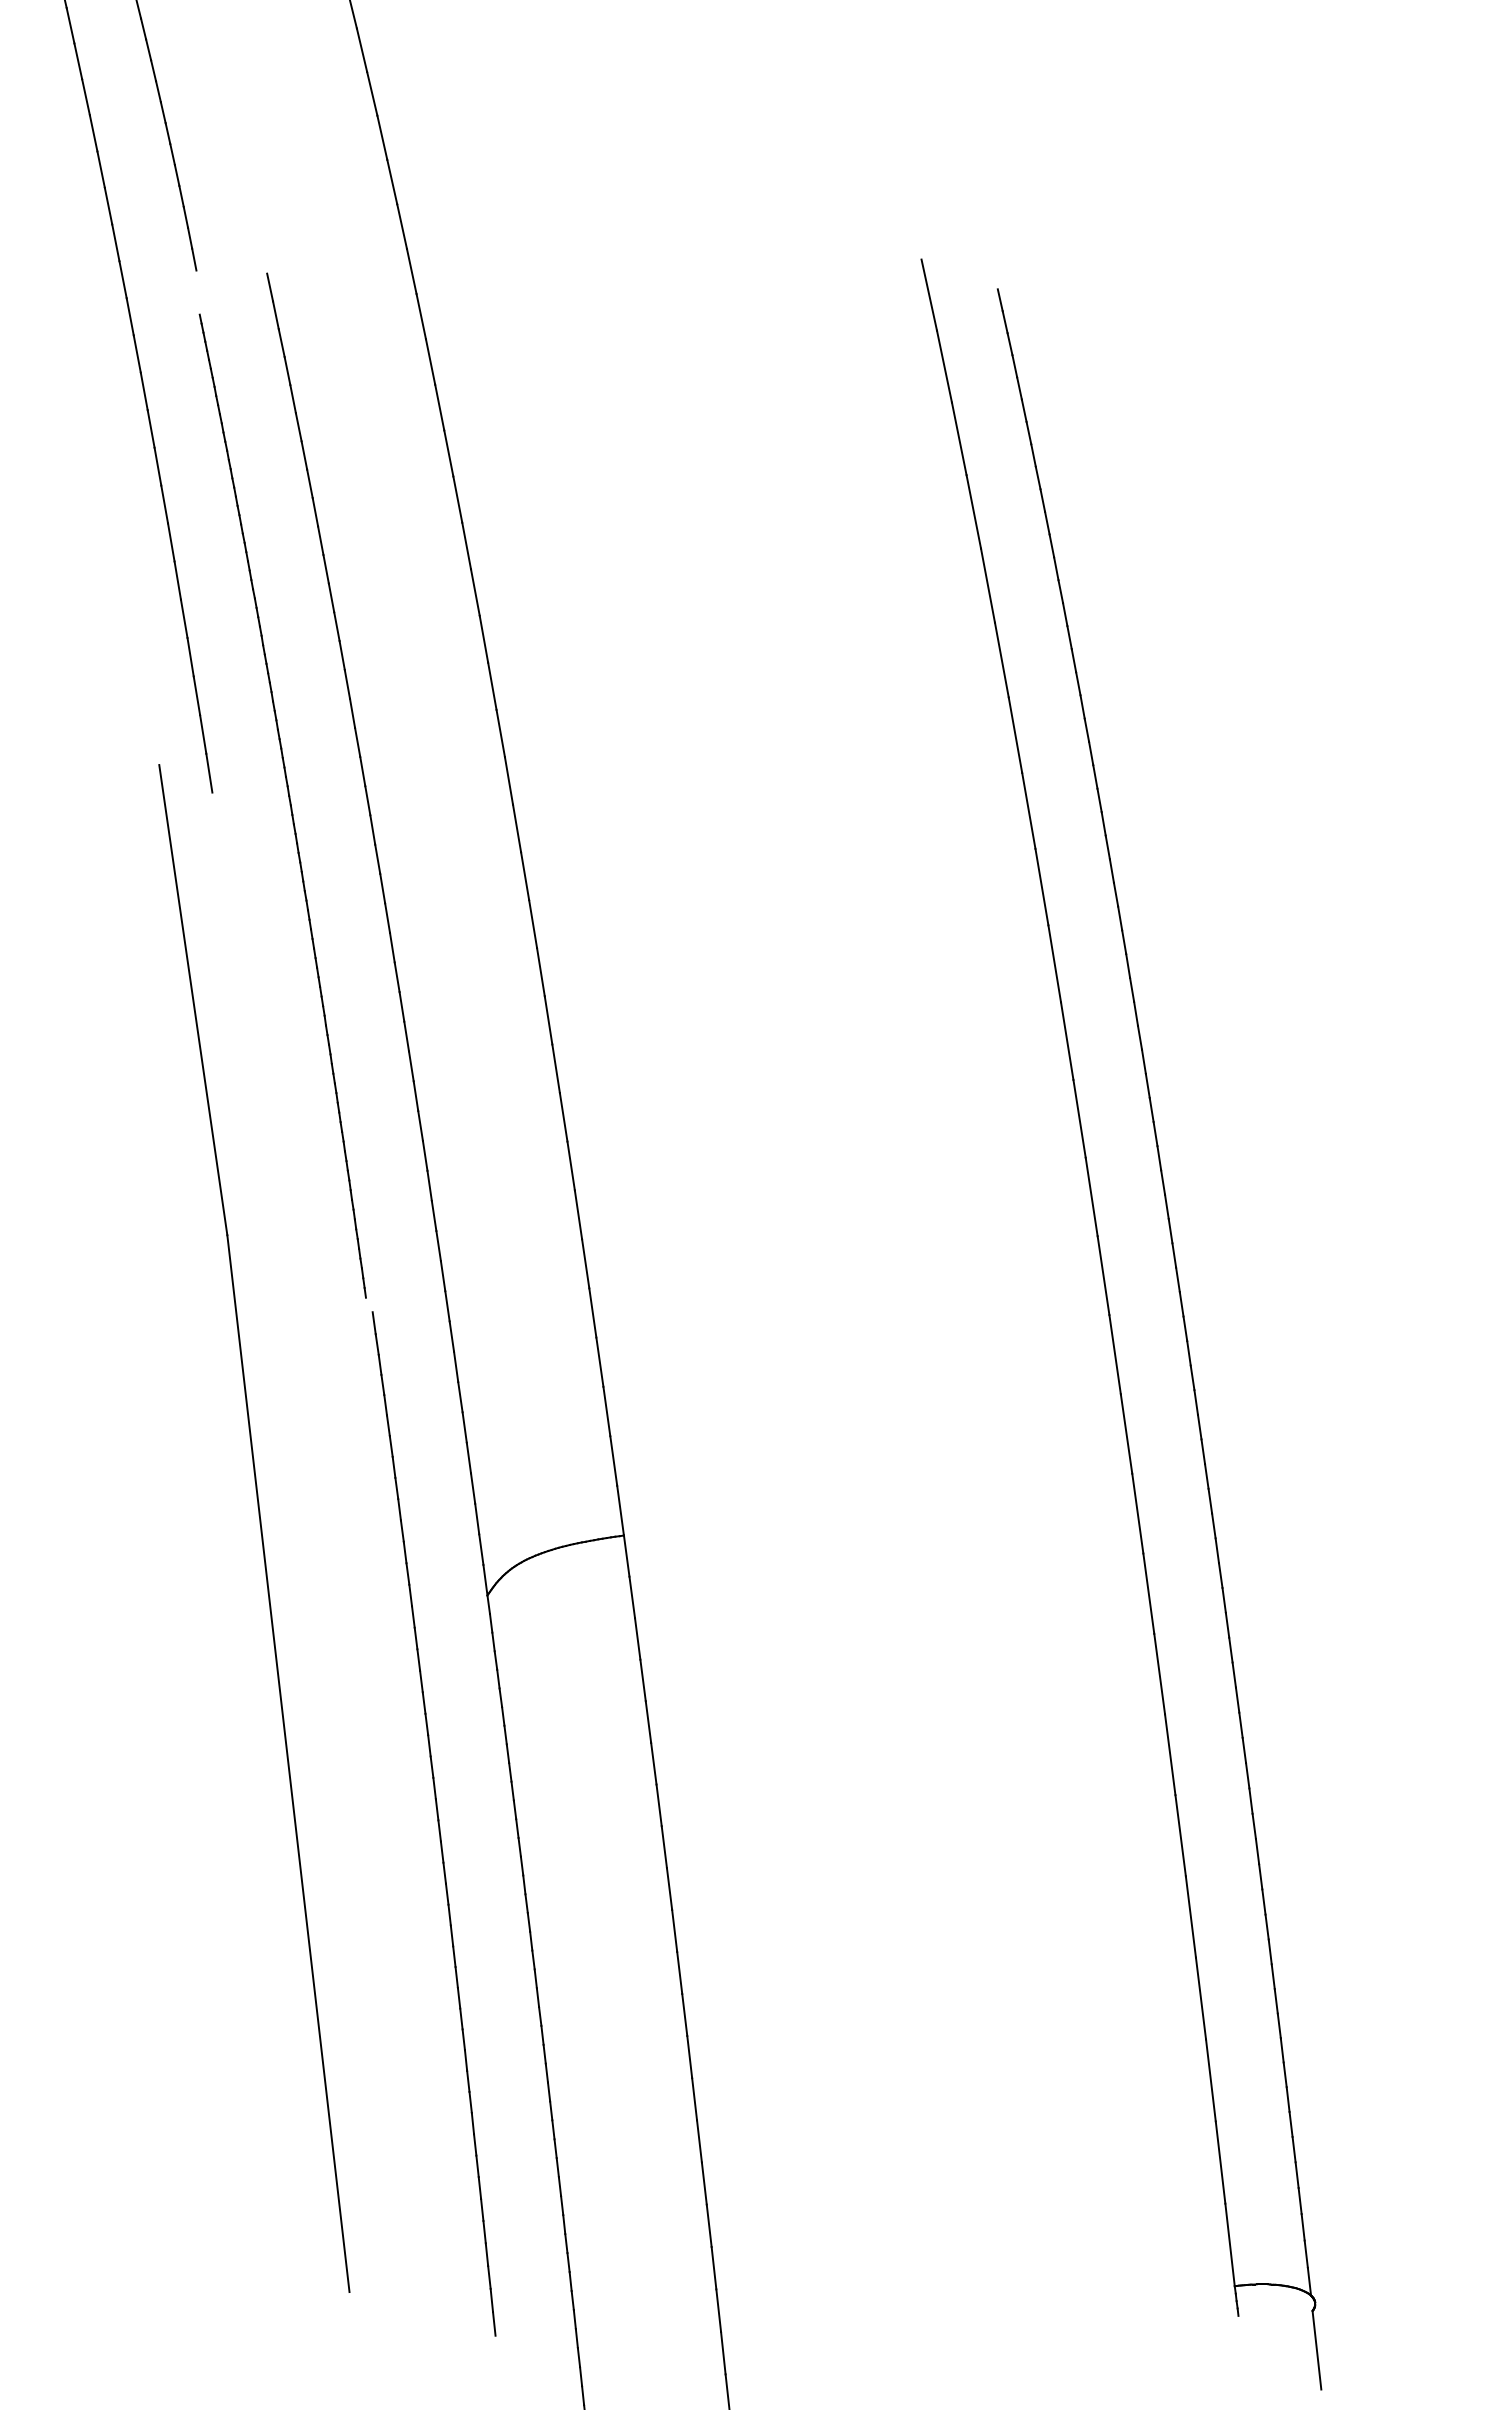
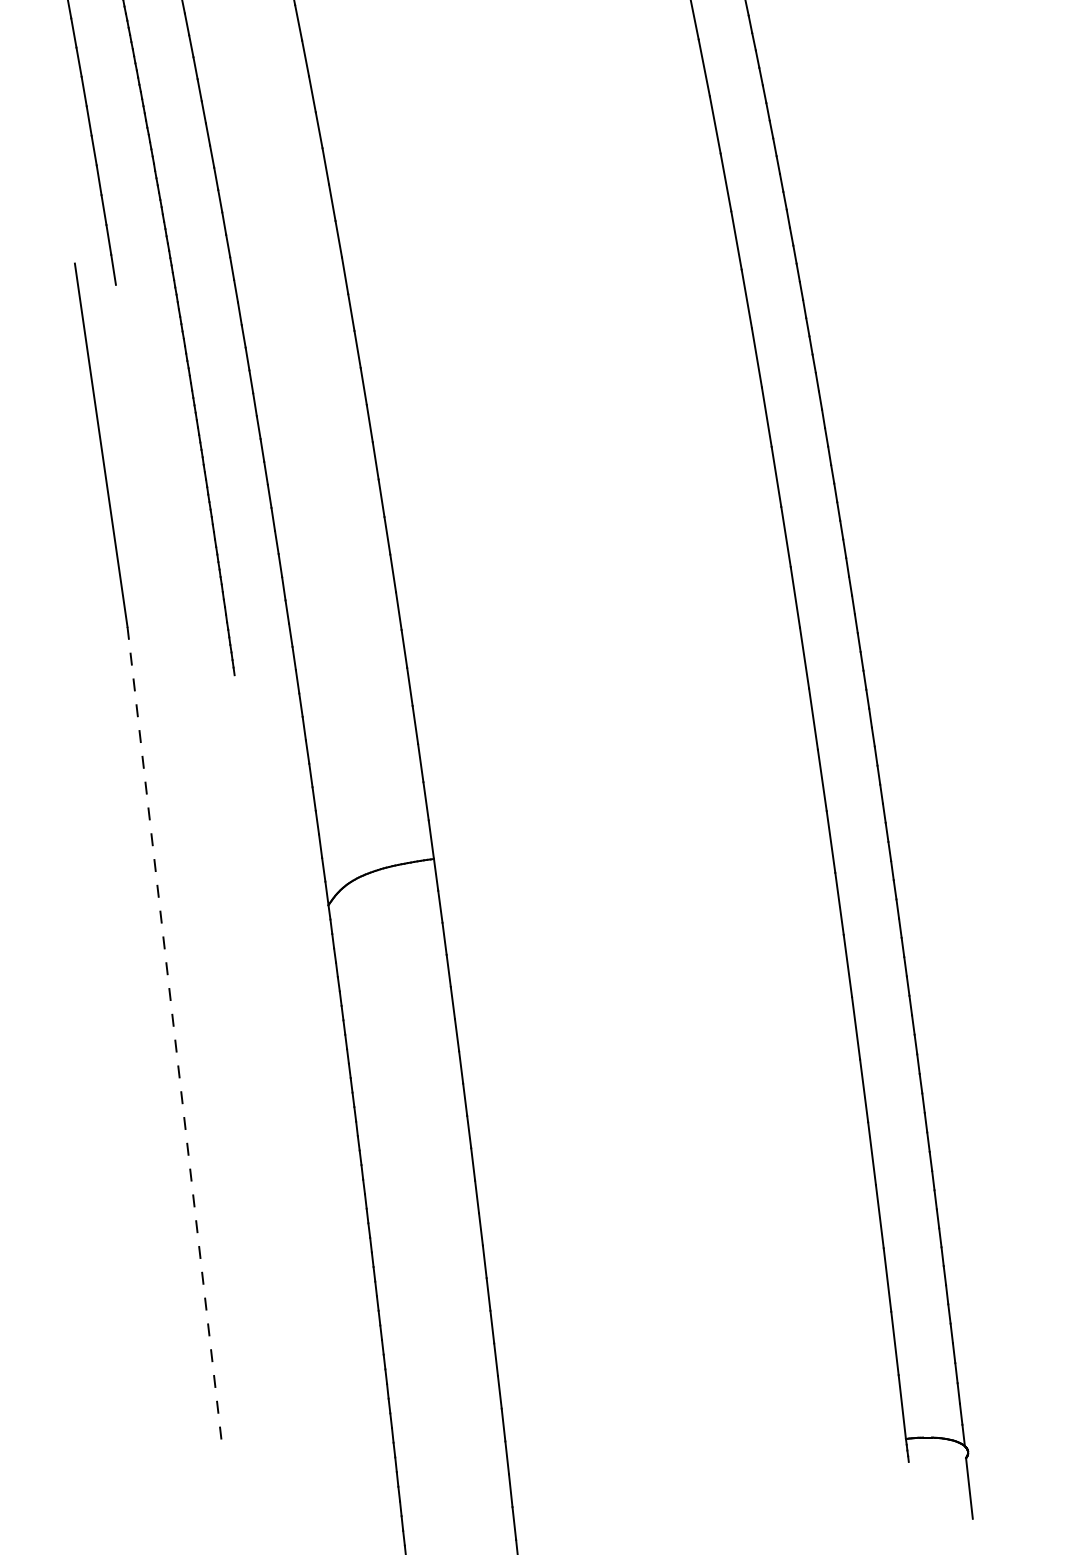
line: (288, 1763) -> (174, 1035), solid -> dashed
part: (433, 1823) -> (286, 1081), removed

